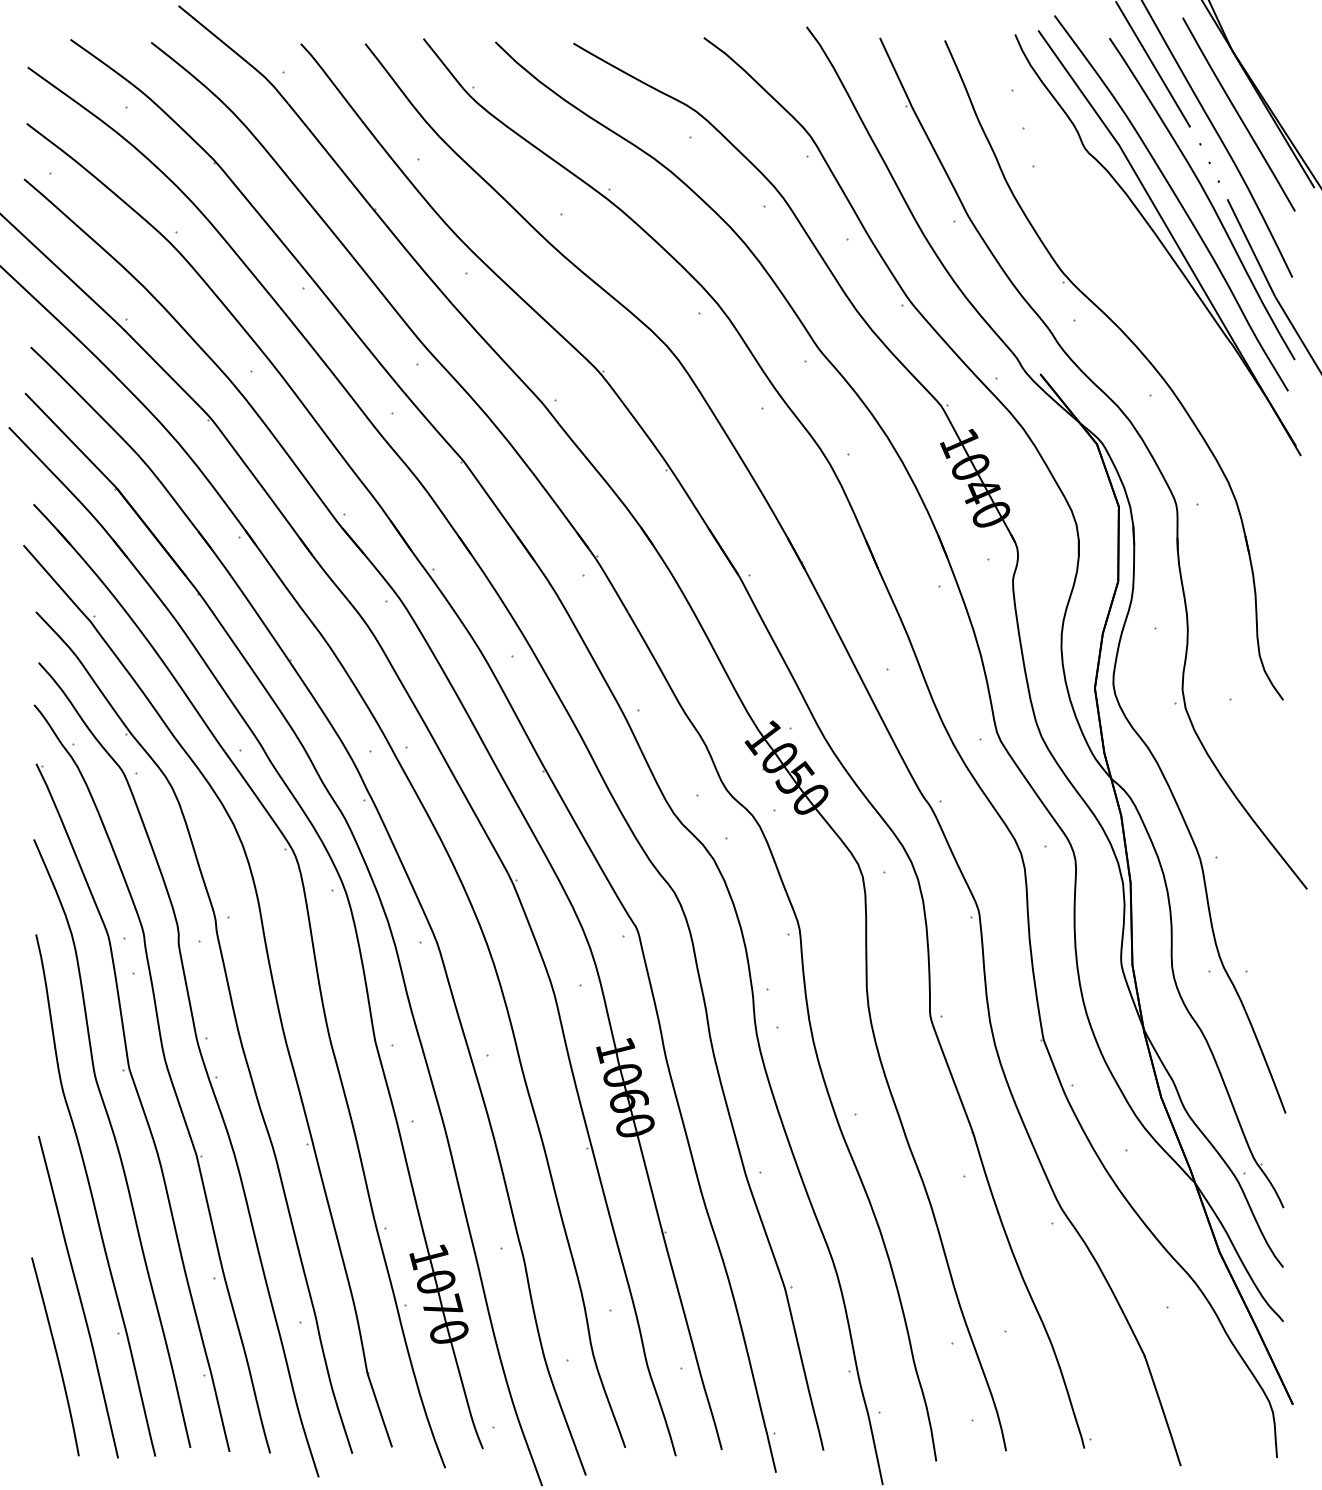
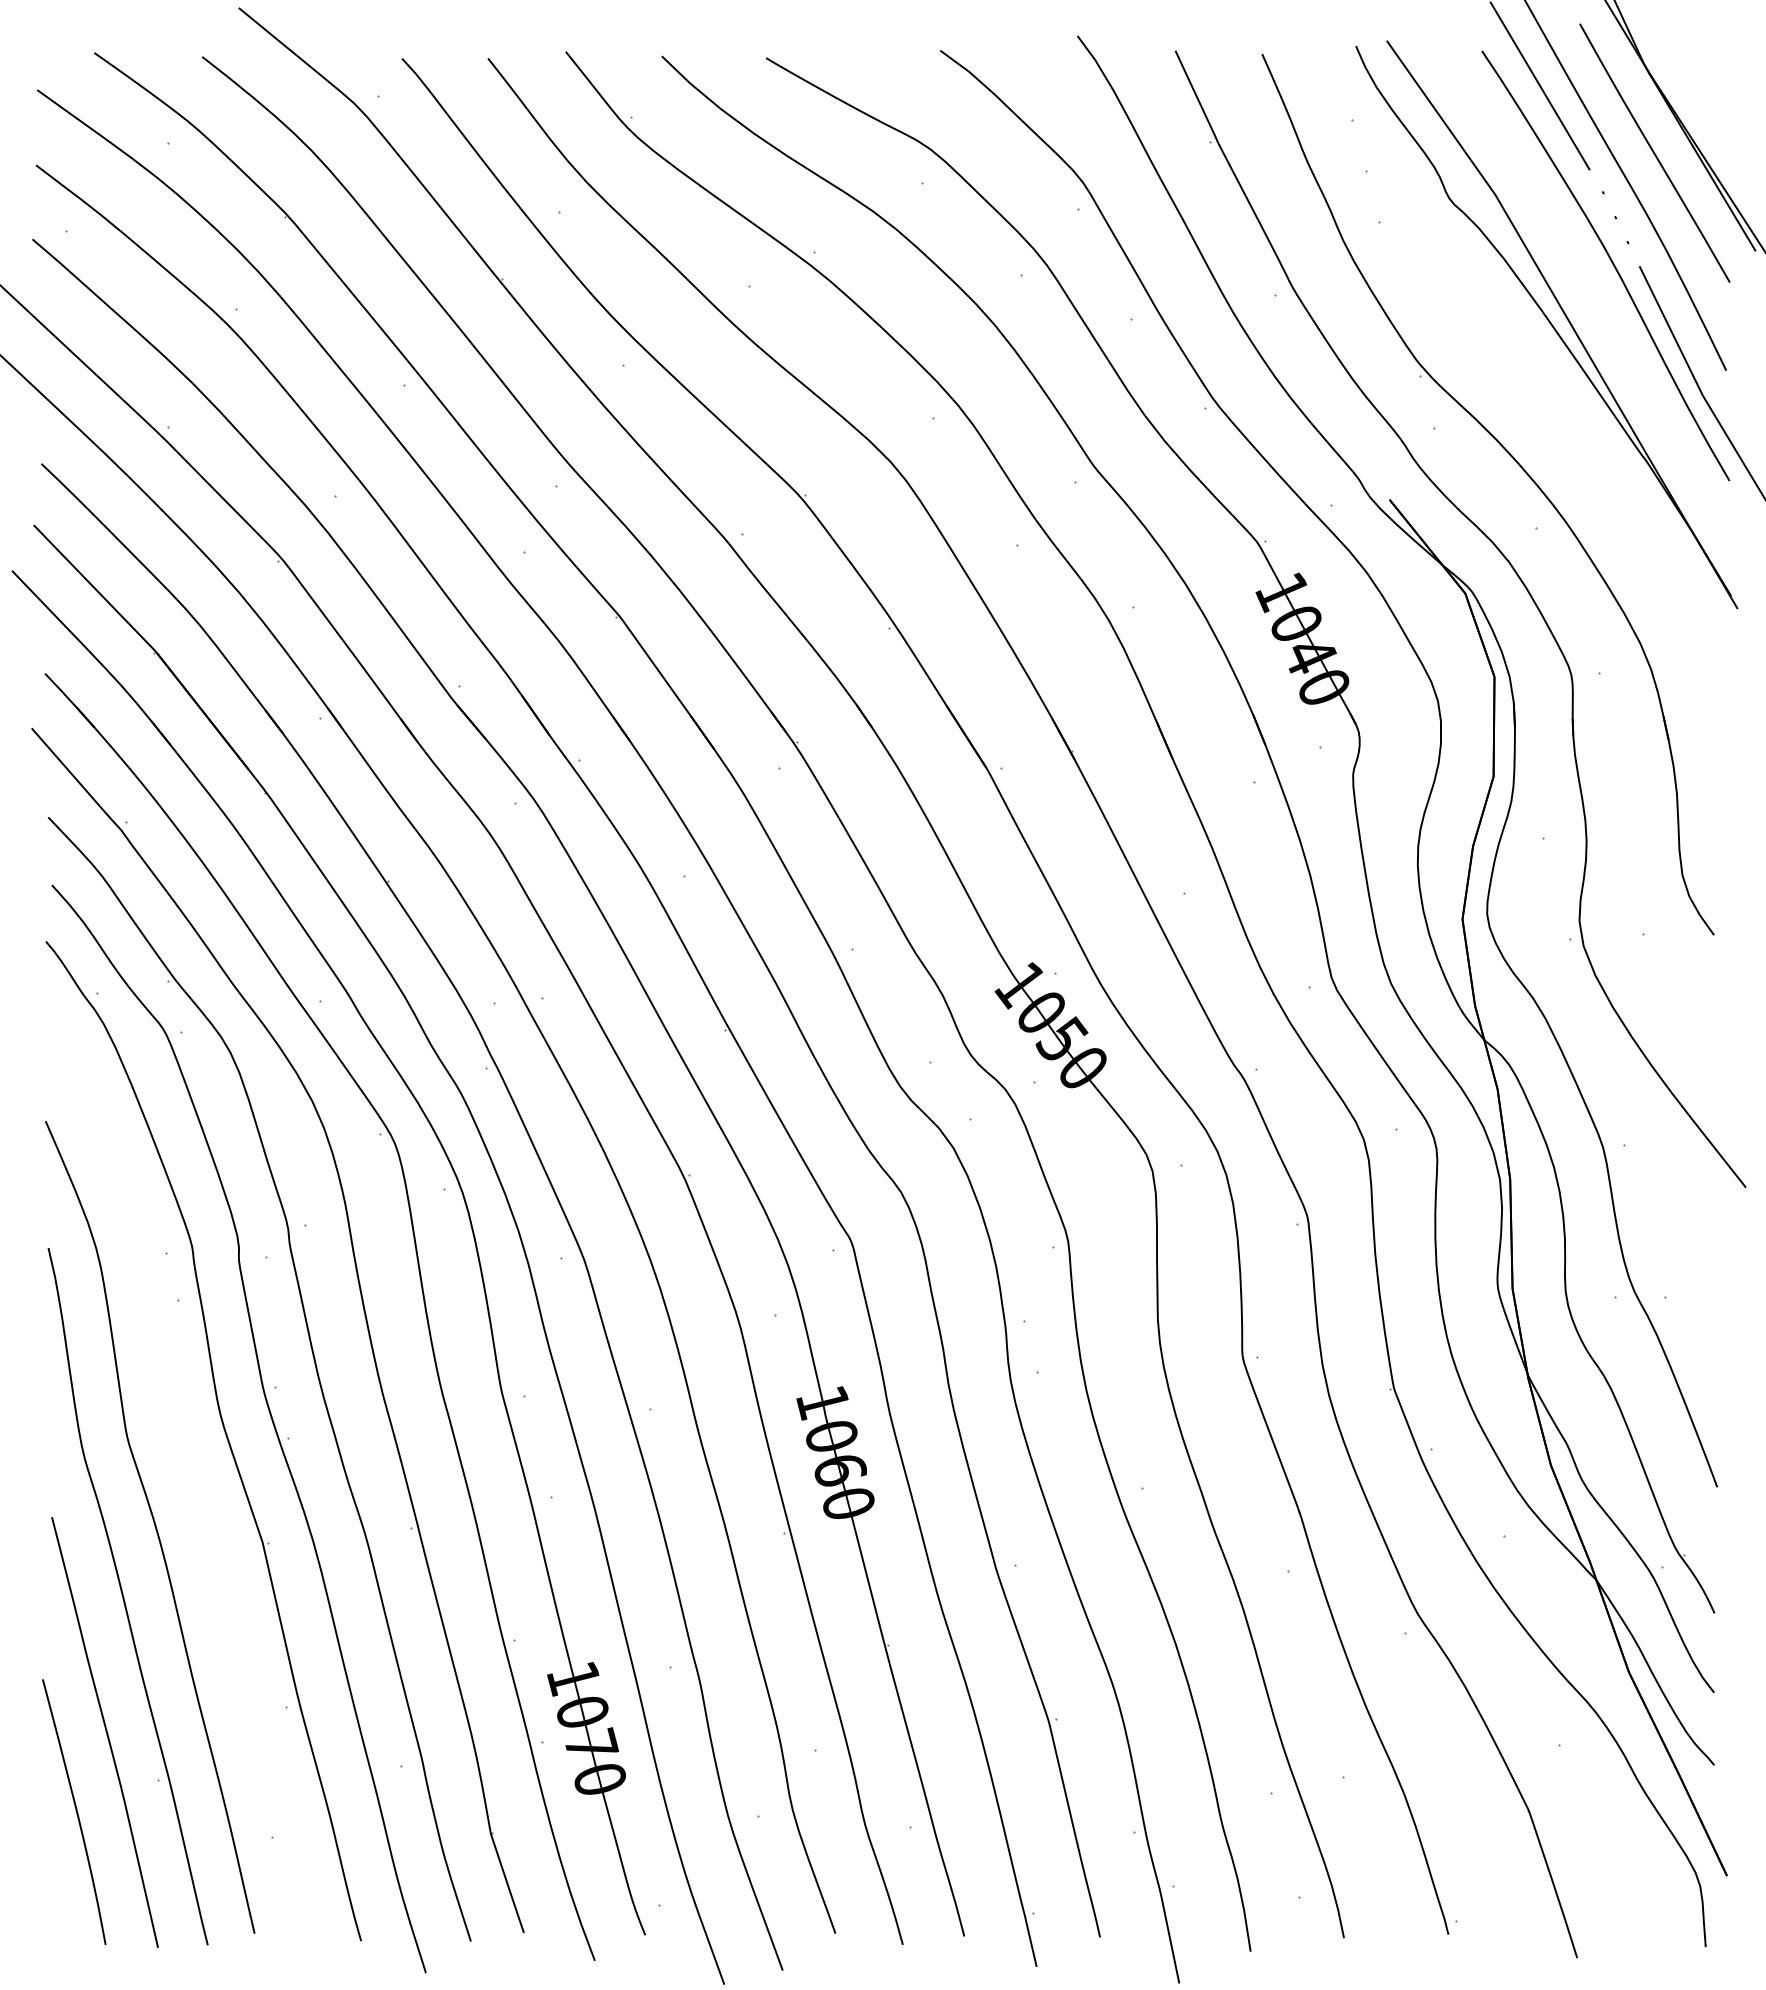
curve: (1176, 198) -> (1571, 265), removed
part: (140, 1105) -> (188, 1476), removed

